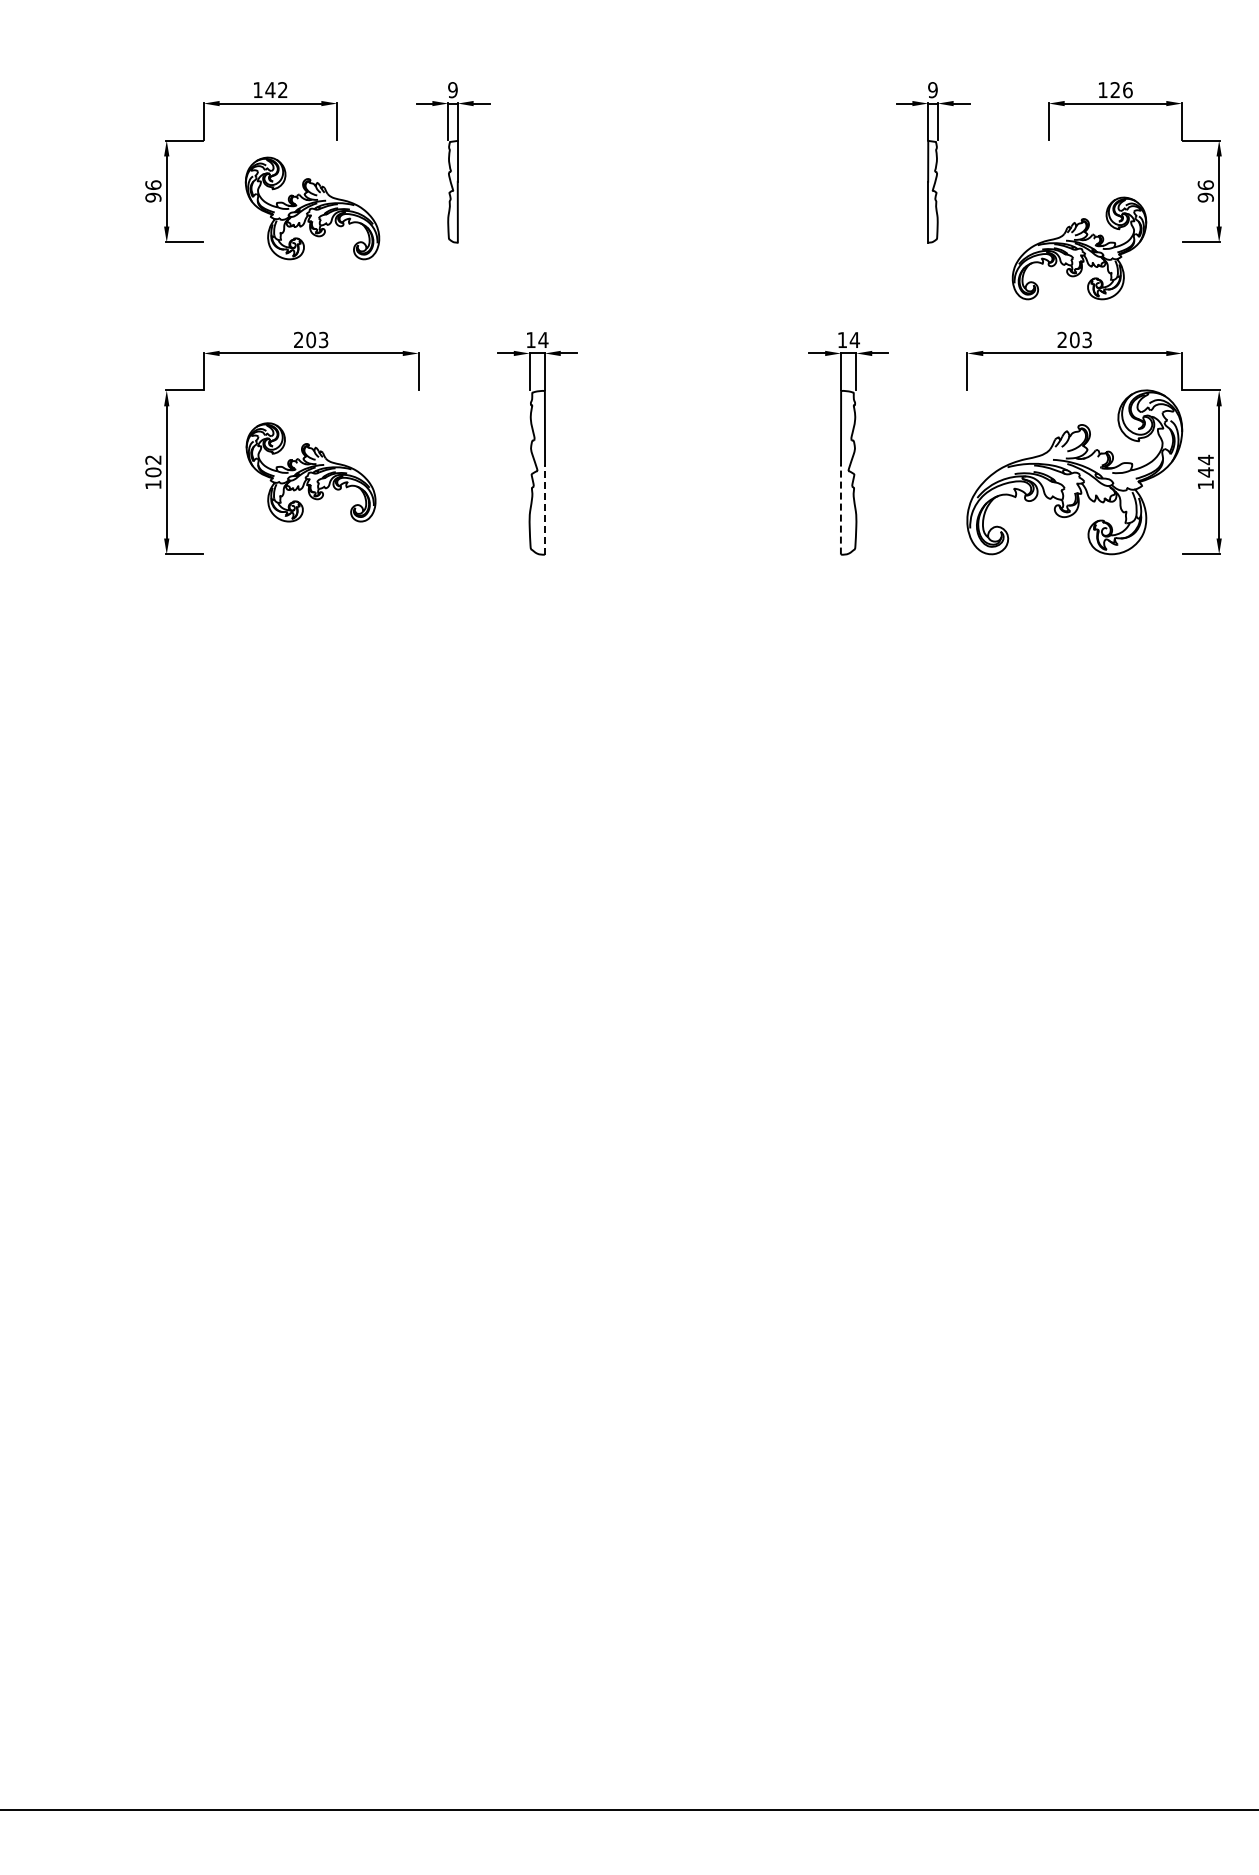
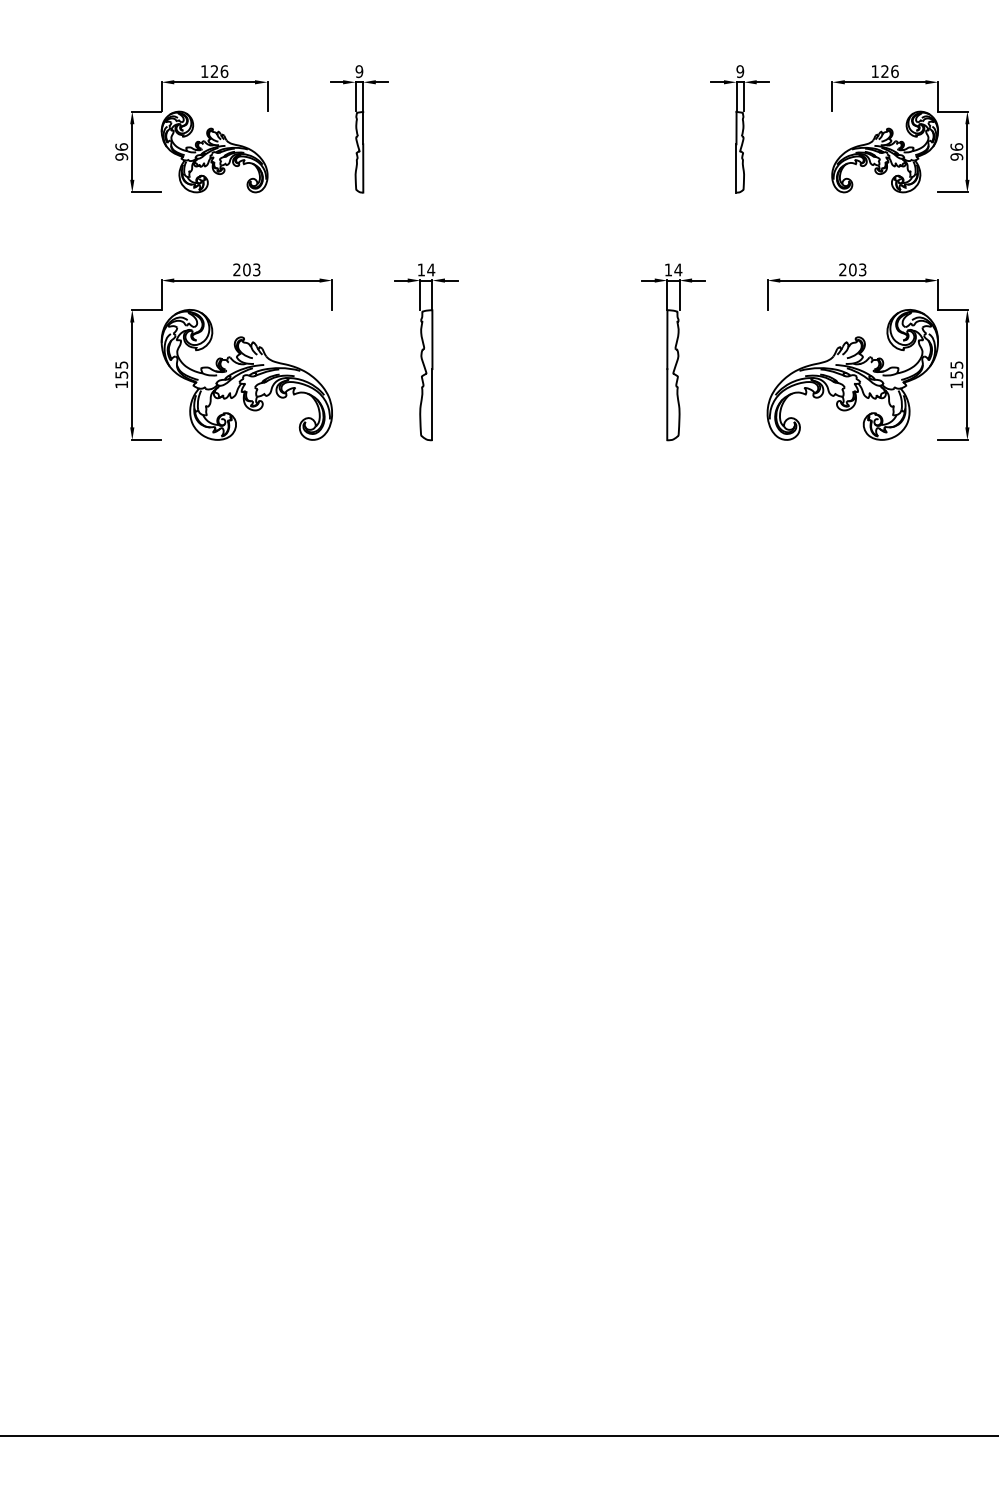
text: (276, 90) -> (219, 71), 142 -> 126
part: (312, 208) -> (214, 152), moved
part: (1079, 248) -> (885, 152), moved
text: (1205, 465) -> (956, 369), 144 -> 155
text: (153, 466) -> (121, 370), 102 -> 155
part: (310, 472) -> (246, 375), size x1.67
line: (545, 509) -> (432, 404), dashed -> solid
line: (840, 509) -> (666, 404), dashed -> solid

